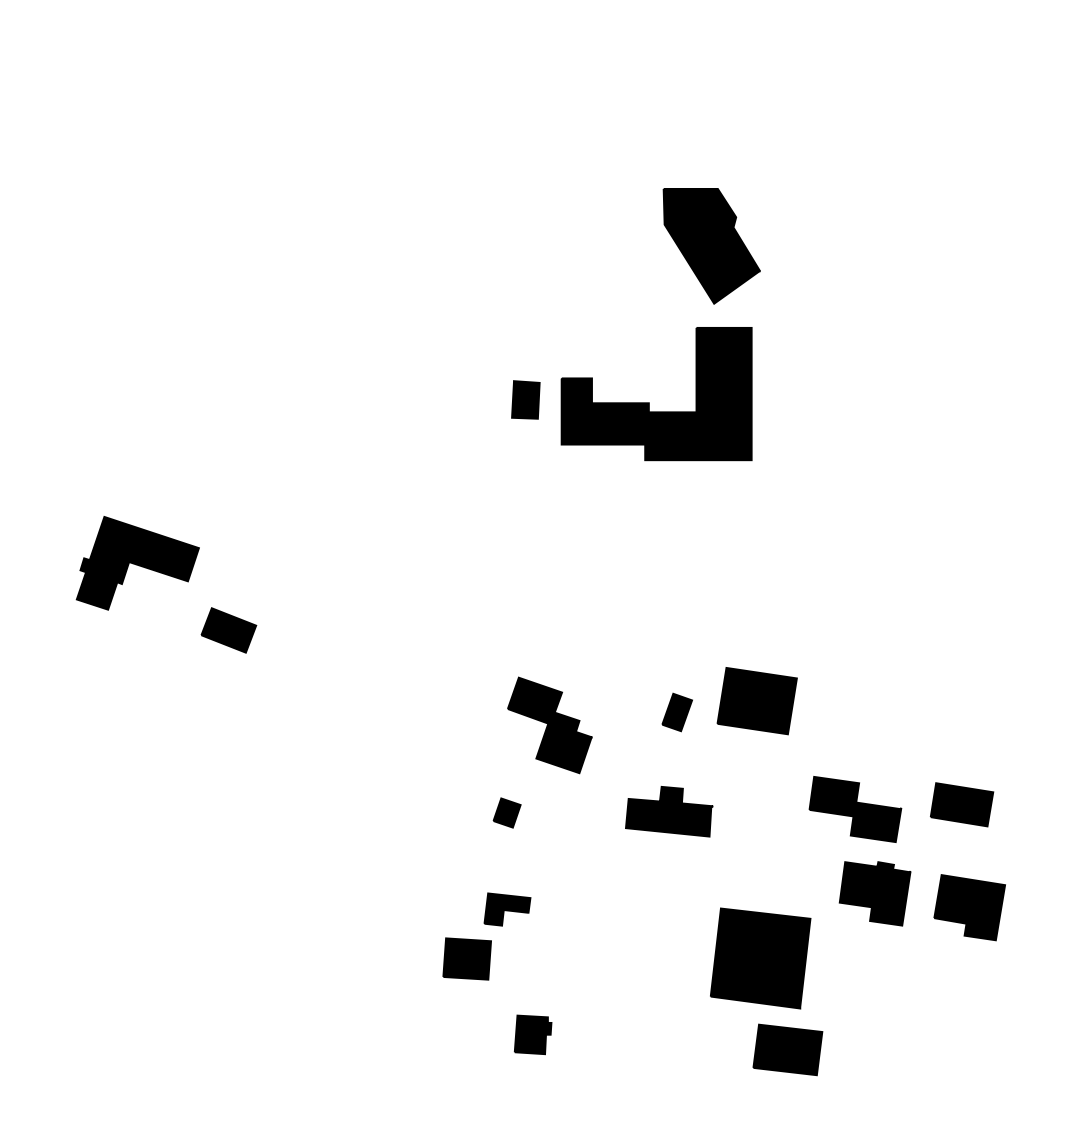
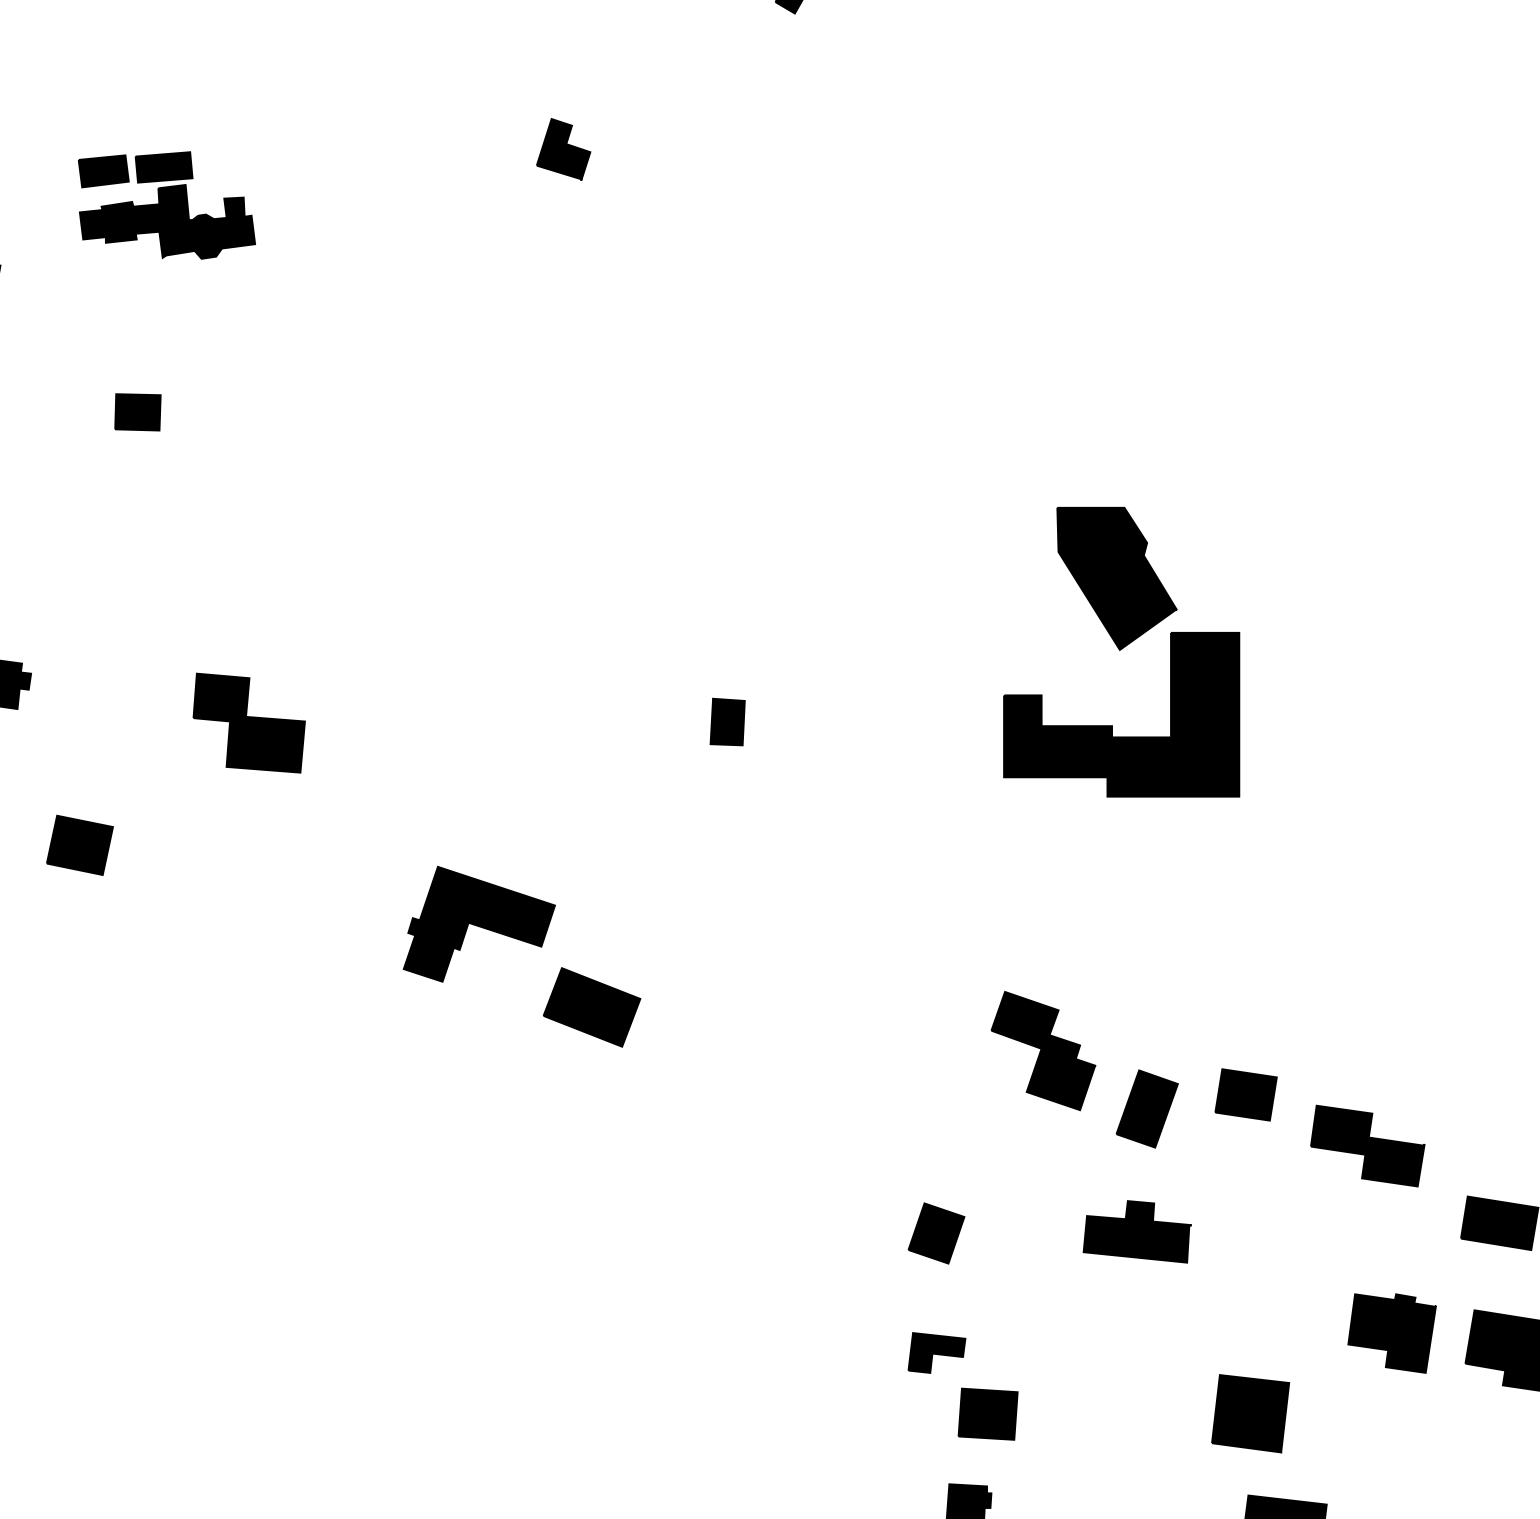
part: (711, 246) -> (1116, 578), moved
part: (525, 399) -> (727, 721), moved
part: (228, 630) -> (591, 1007), size x1.43
part: (756, 700) -> (1245, 1094), size x0.62
part: (676, 712) -> (1146, 1108), size x1.67
part: (549, 725) -> (1043, 1051), moved
part: (855, 808) -> (1367, 1145), moved
part: (507, 813) -> (936, 1233), size x1.67
part: (466, 958) -> (987, 1413), moved
part: (760, 958) -> (1250, 1413), size x0.62

